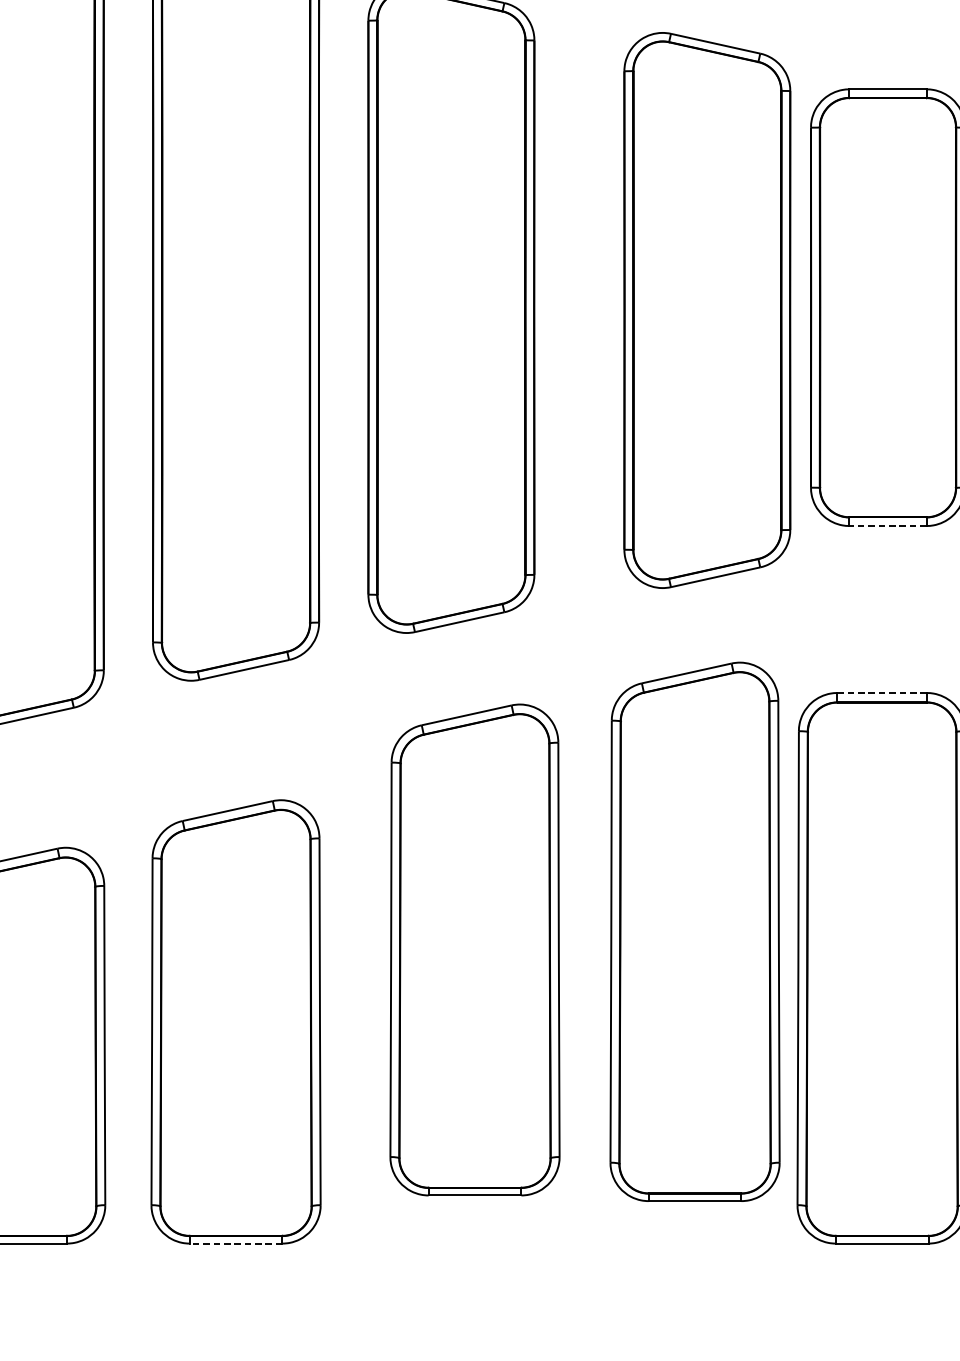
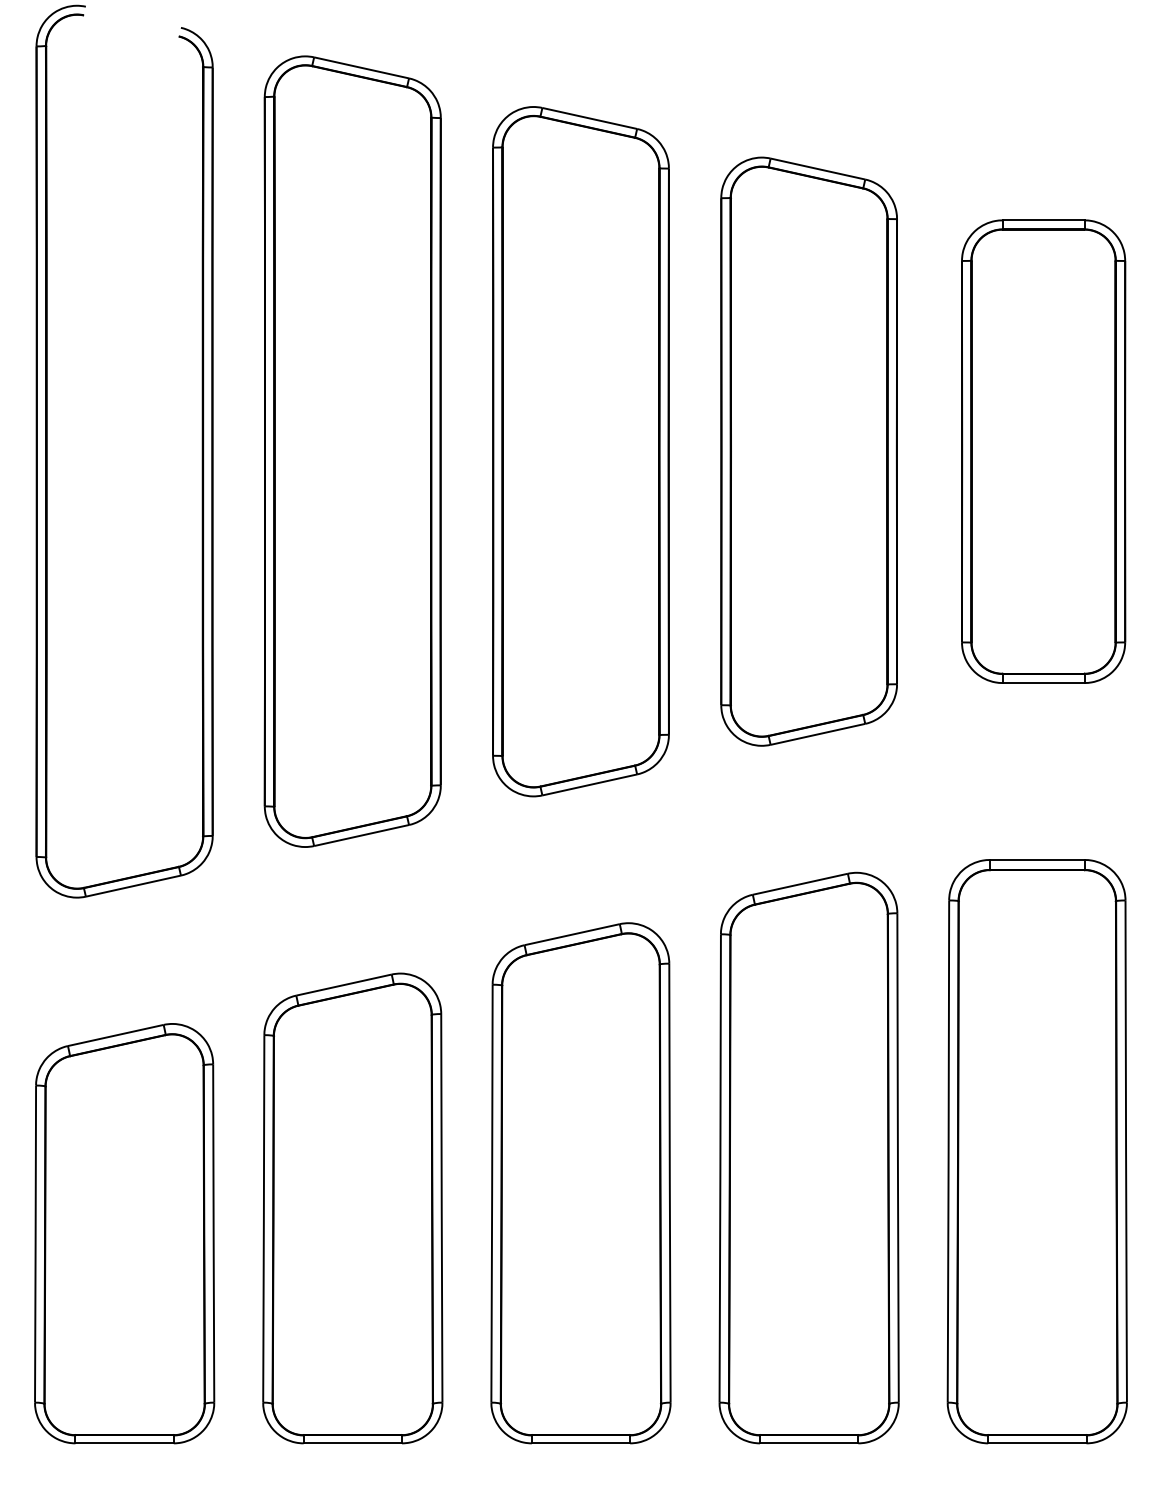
part: (706, 310) -> (808, 451), moved
line: (887, 526) -> (1043, 683), dashed -> solid
line: (882, 692) -> (1037, 859), dashed -> solid
part: (694, 931) -> (808, 1157), moved
part: (474, 950) -> (580, 1183), moved
line: (235, 1243) -> (352, 1443), dashed -> solid

